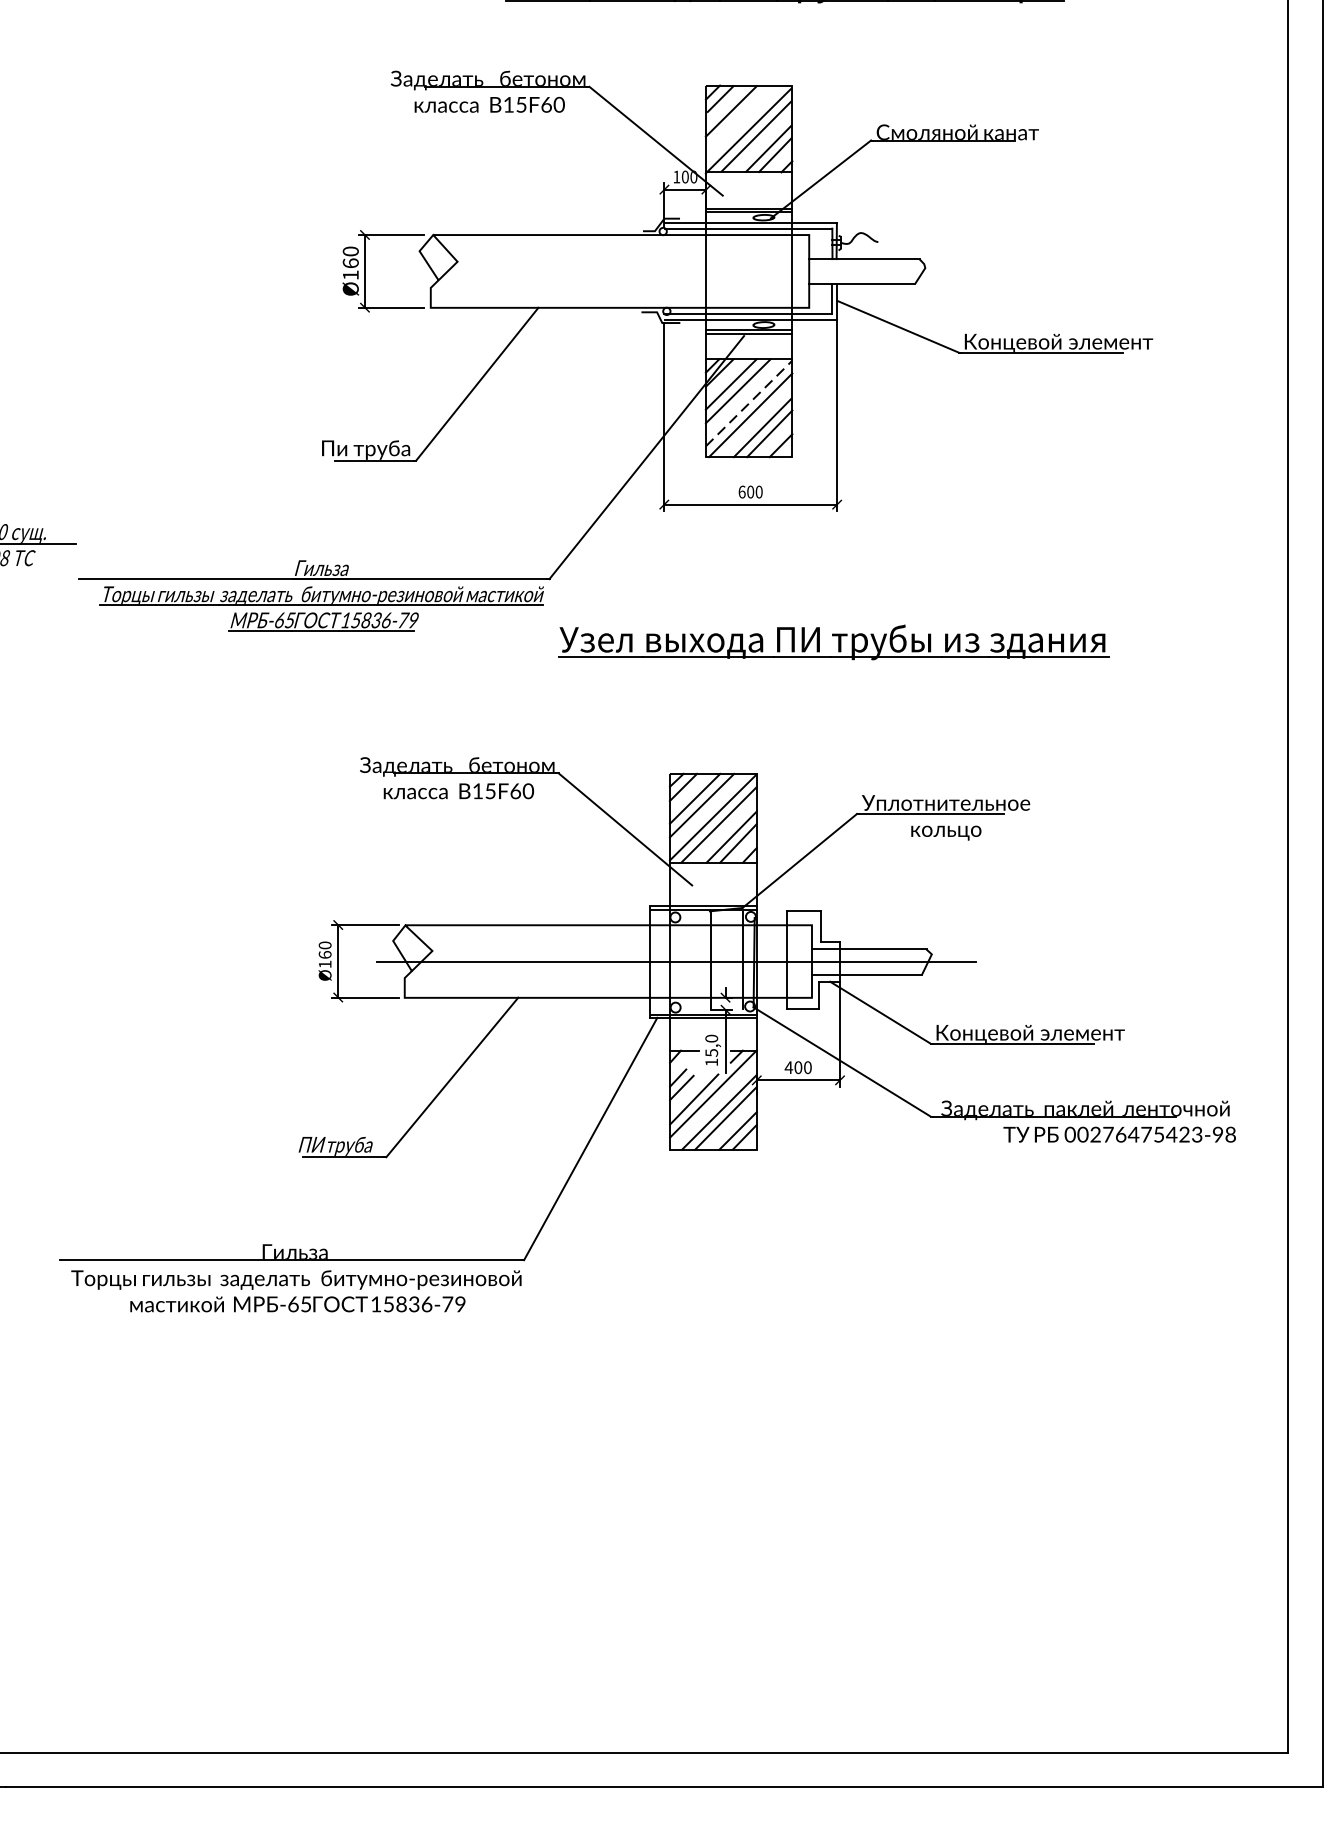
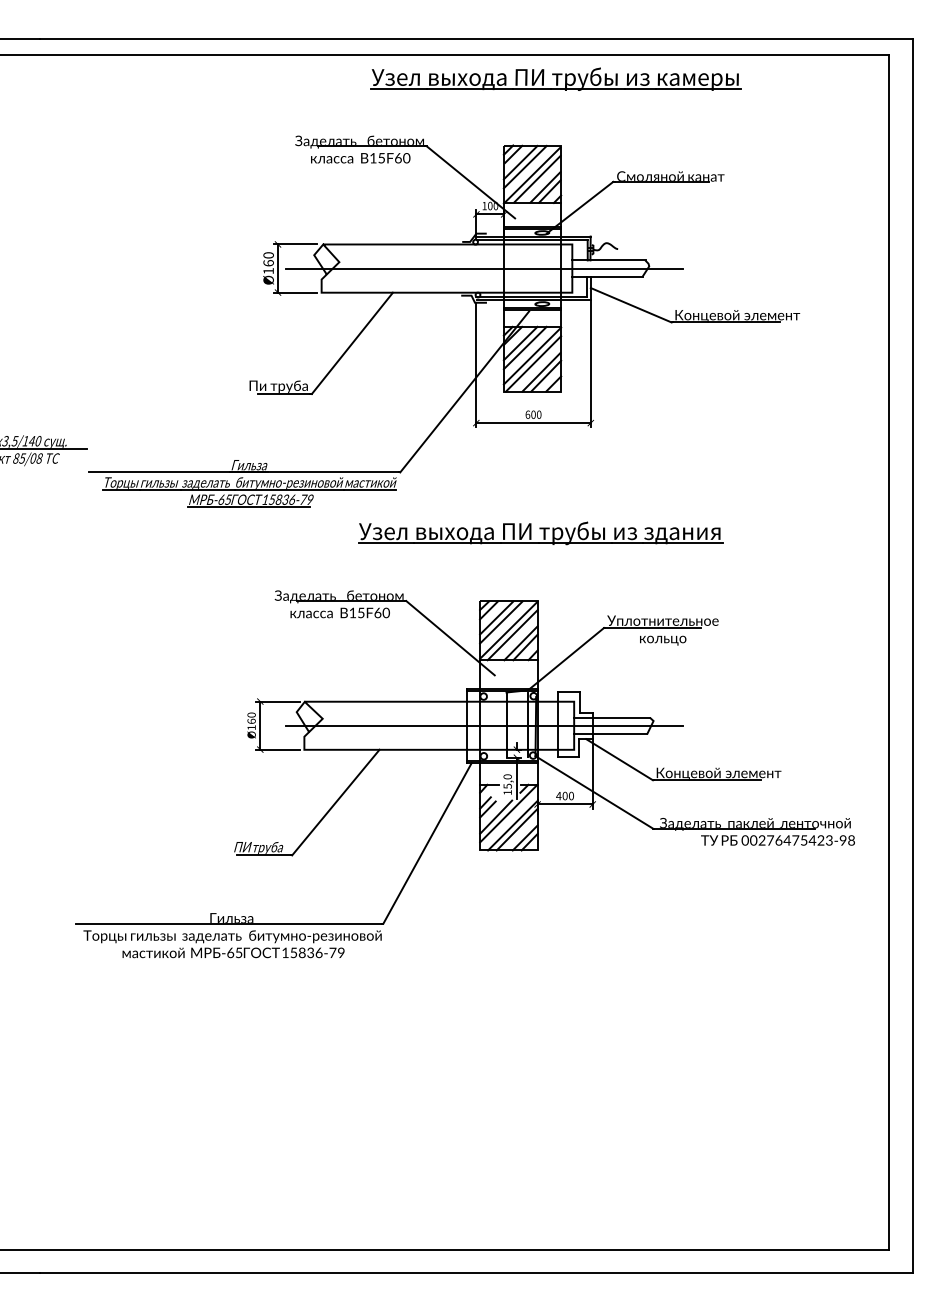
line: (737, 117) -> (524, 166), added
line: (676, 271) -> (484, 268), added
line: (749, 402) -> (532, 355), dashed -> solid
part: (833, 642) -> (540, 533), moved

